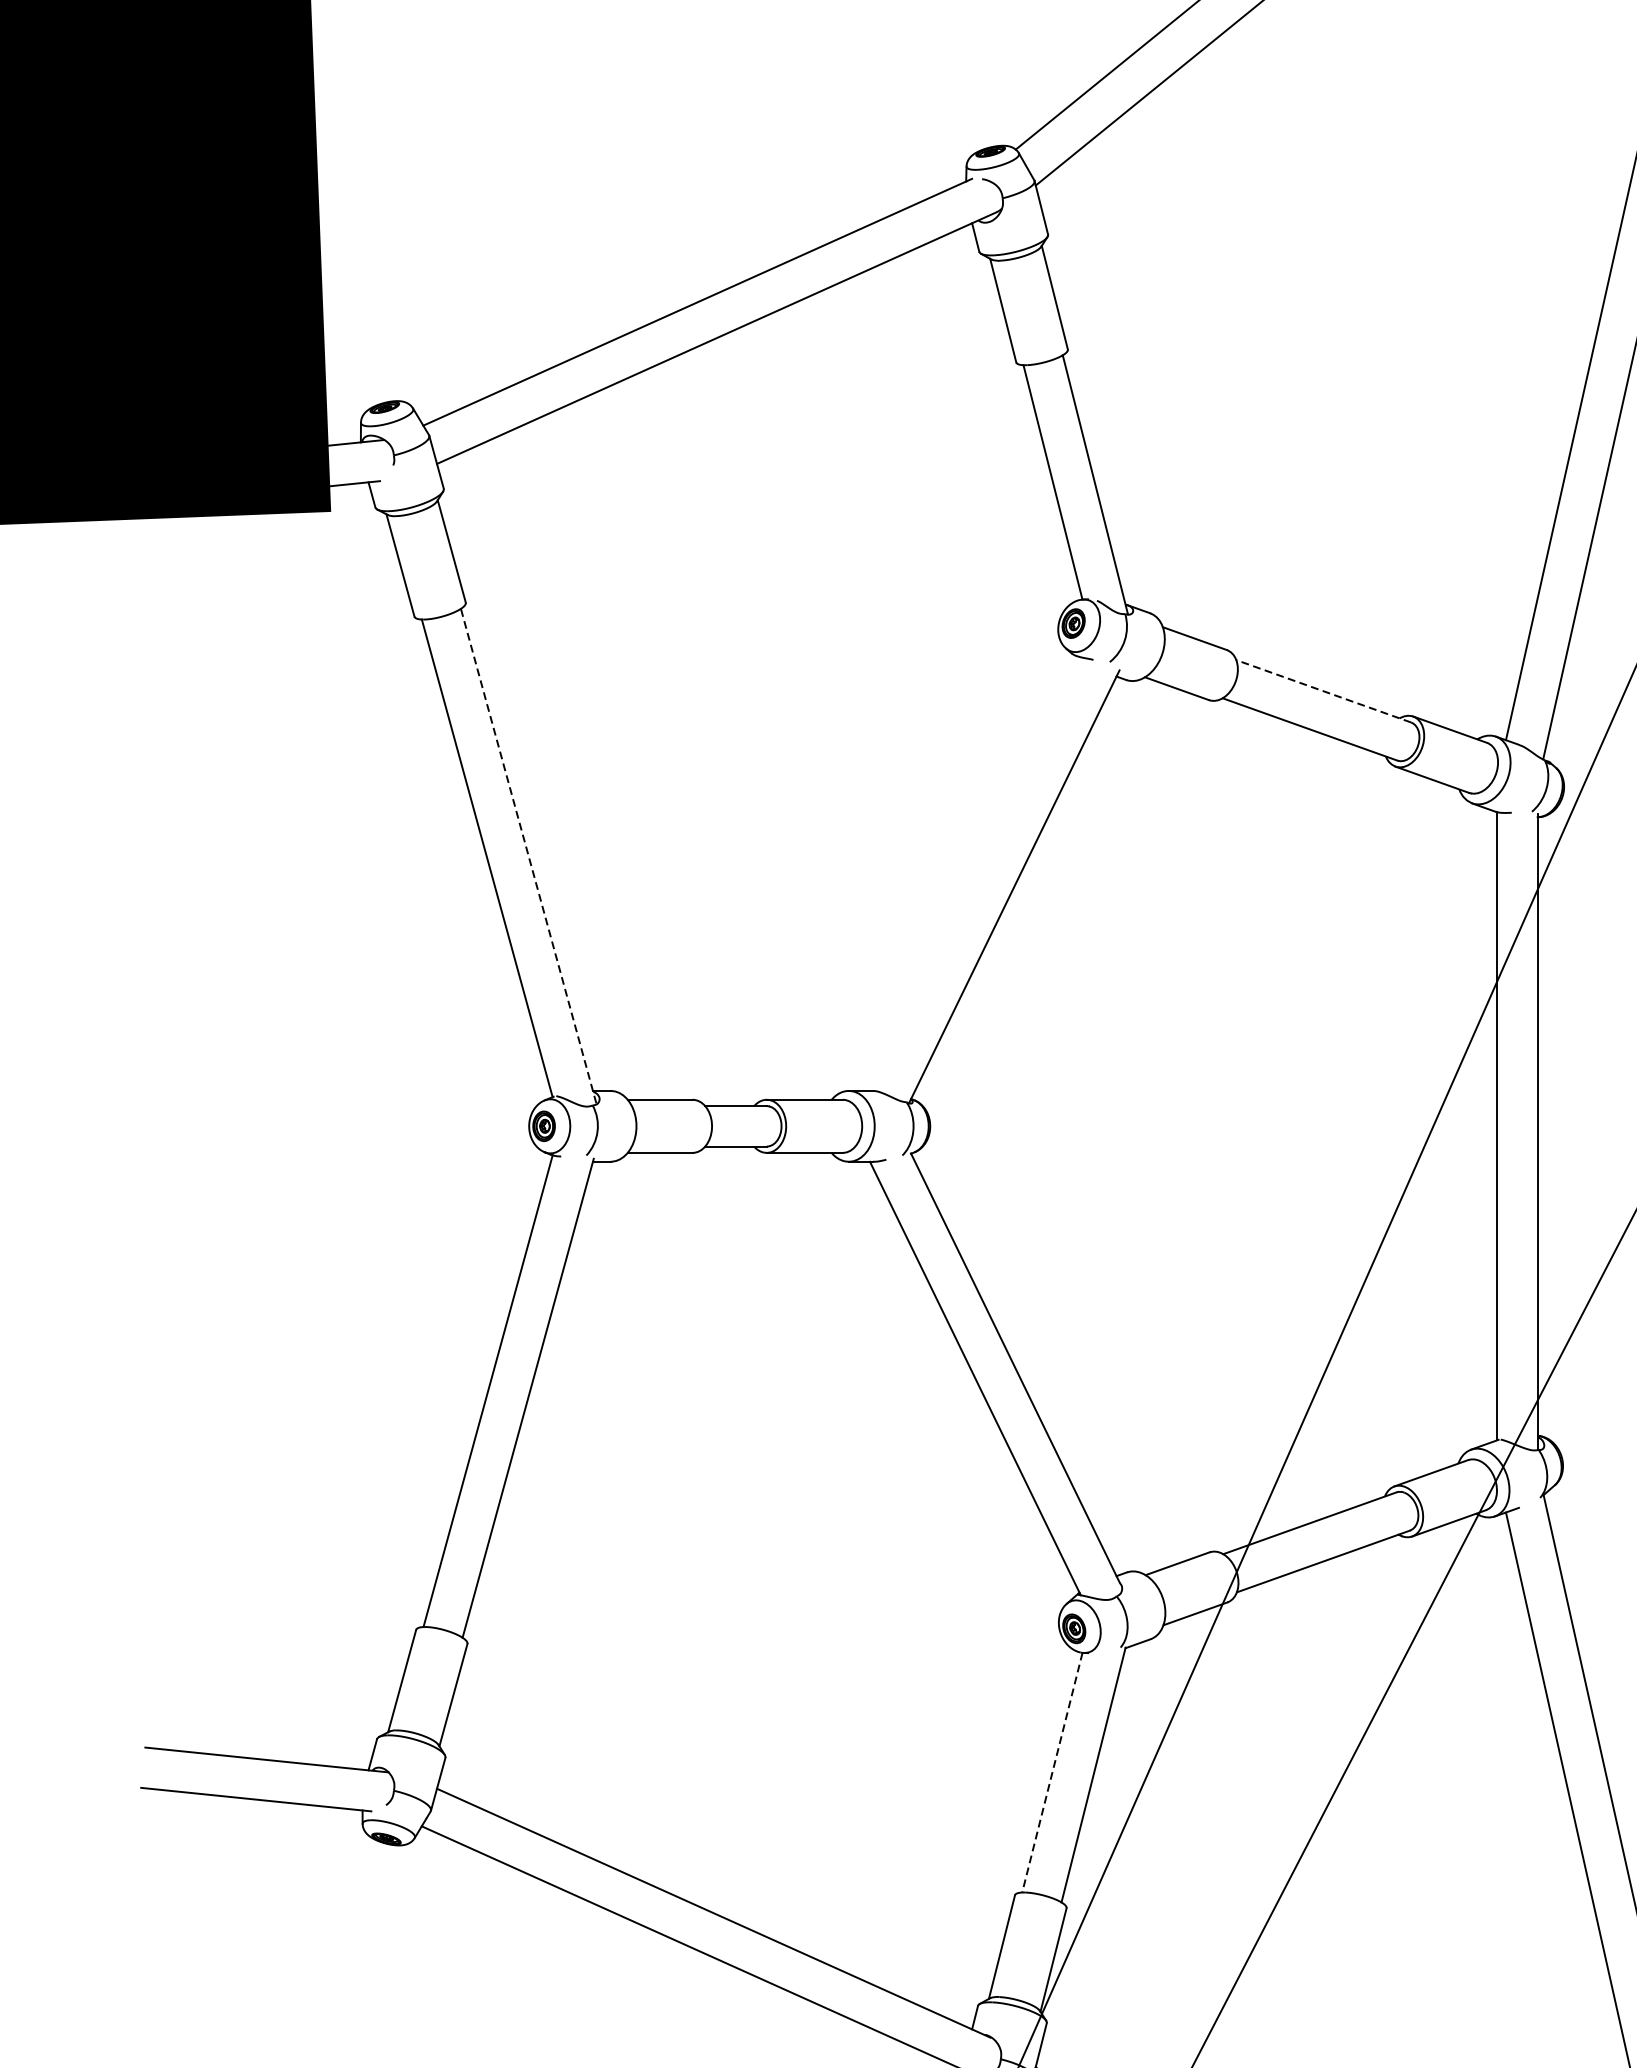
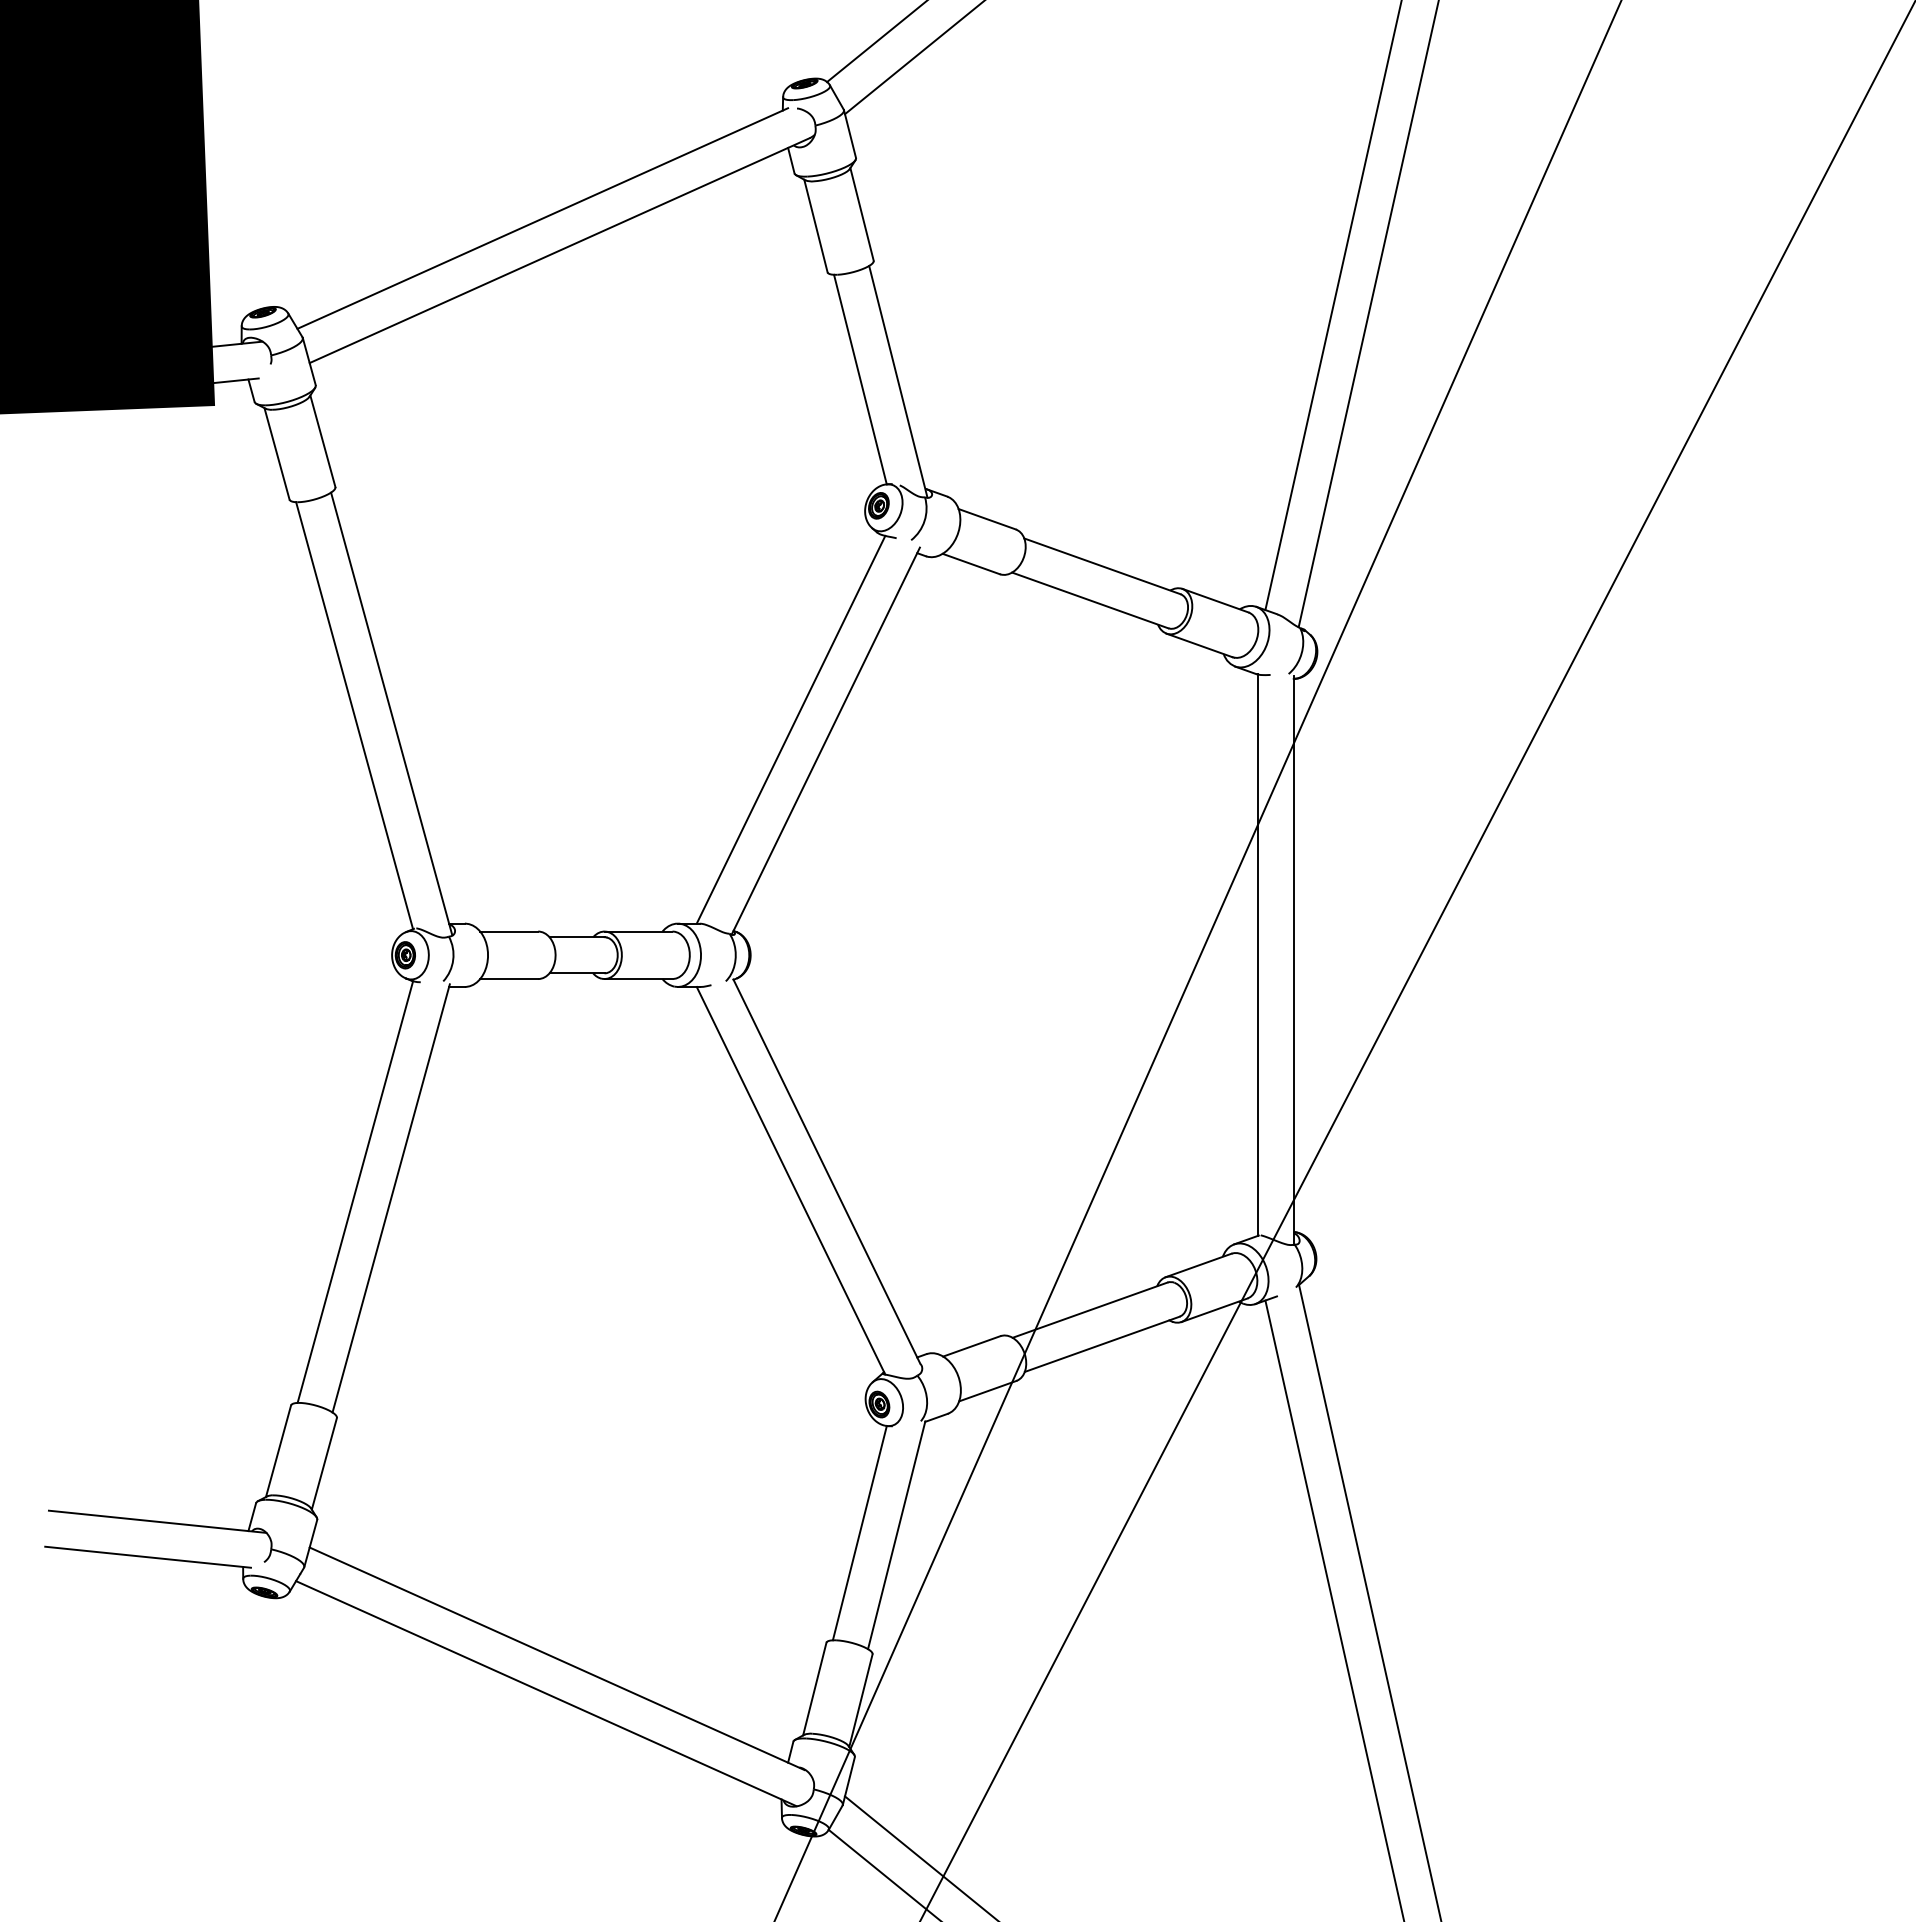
line: (1323, 691) -> (1102, 566), dashed -> solid
line: (528, 855) -> (391, 713), dashed -> solid
line: (974, 873) -> (790, 729), added
line: (1051, 1773) -> (859, 1533), dashed -> solid

